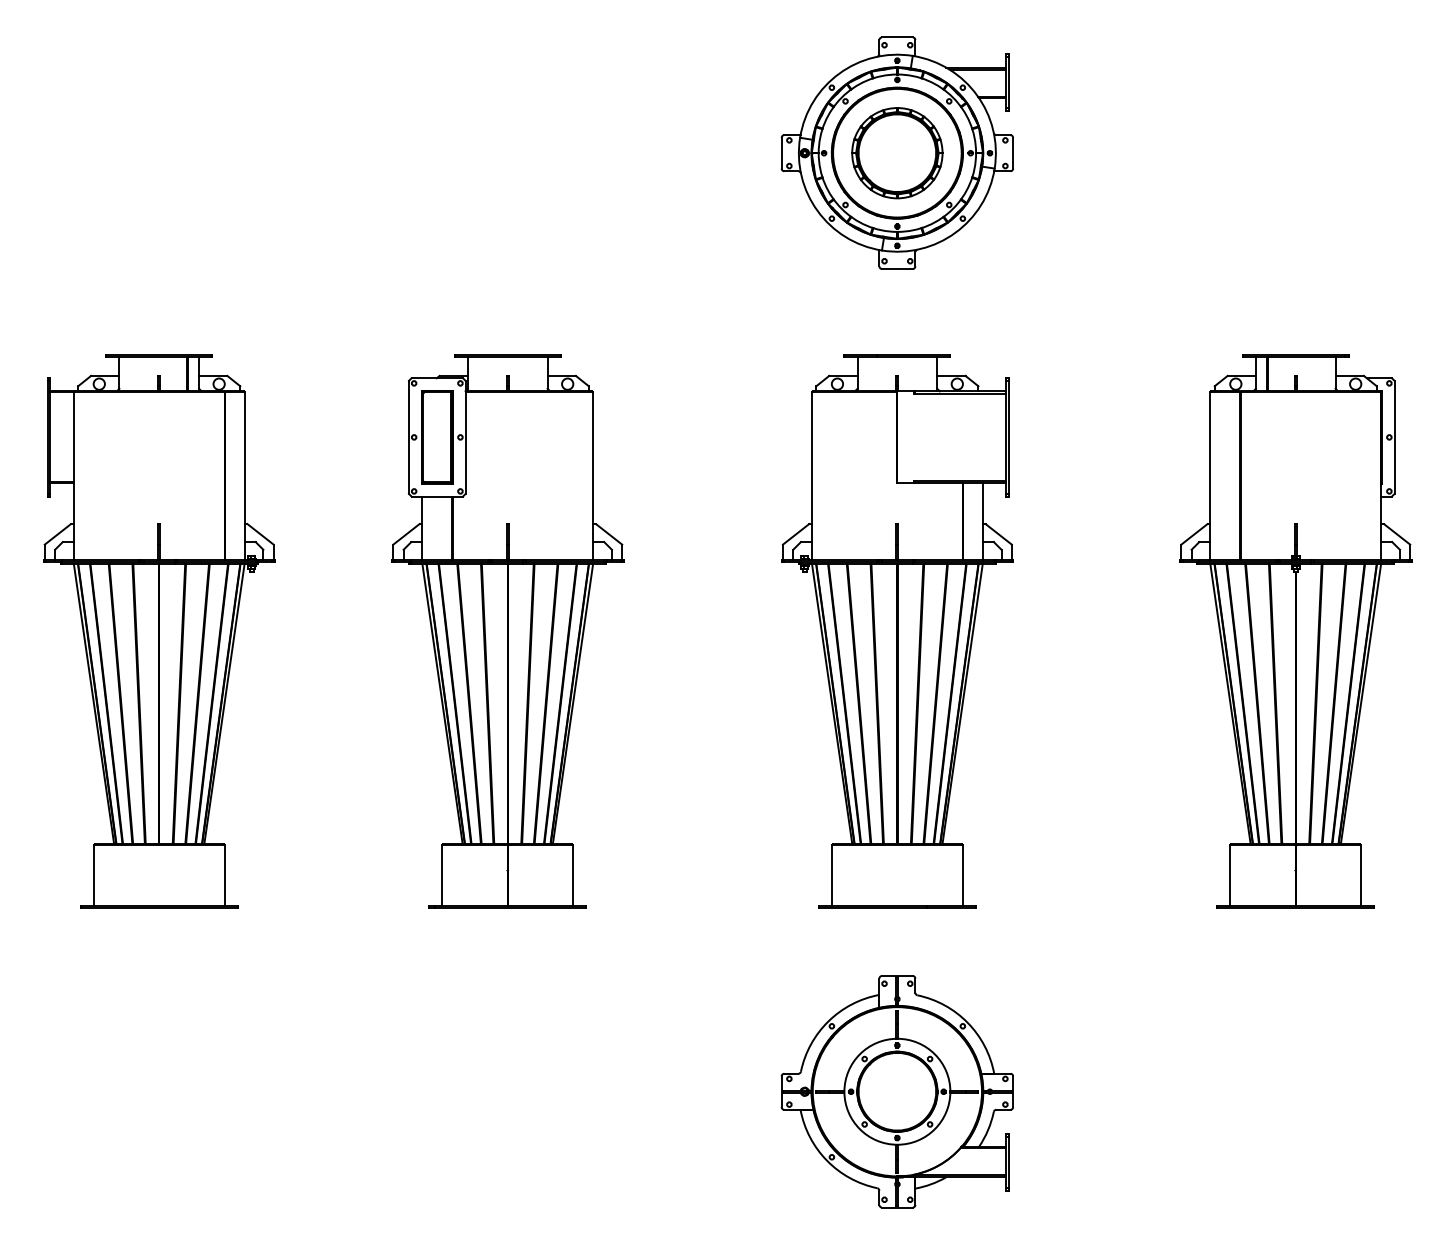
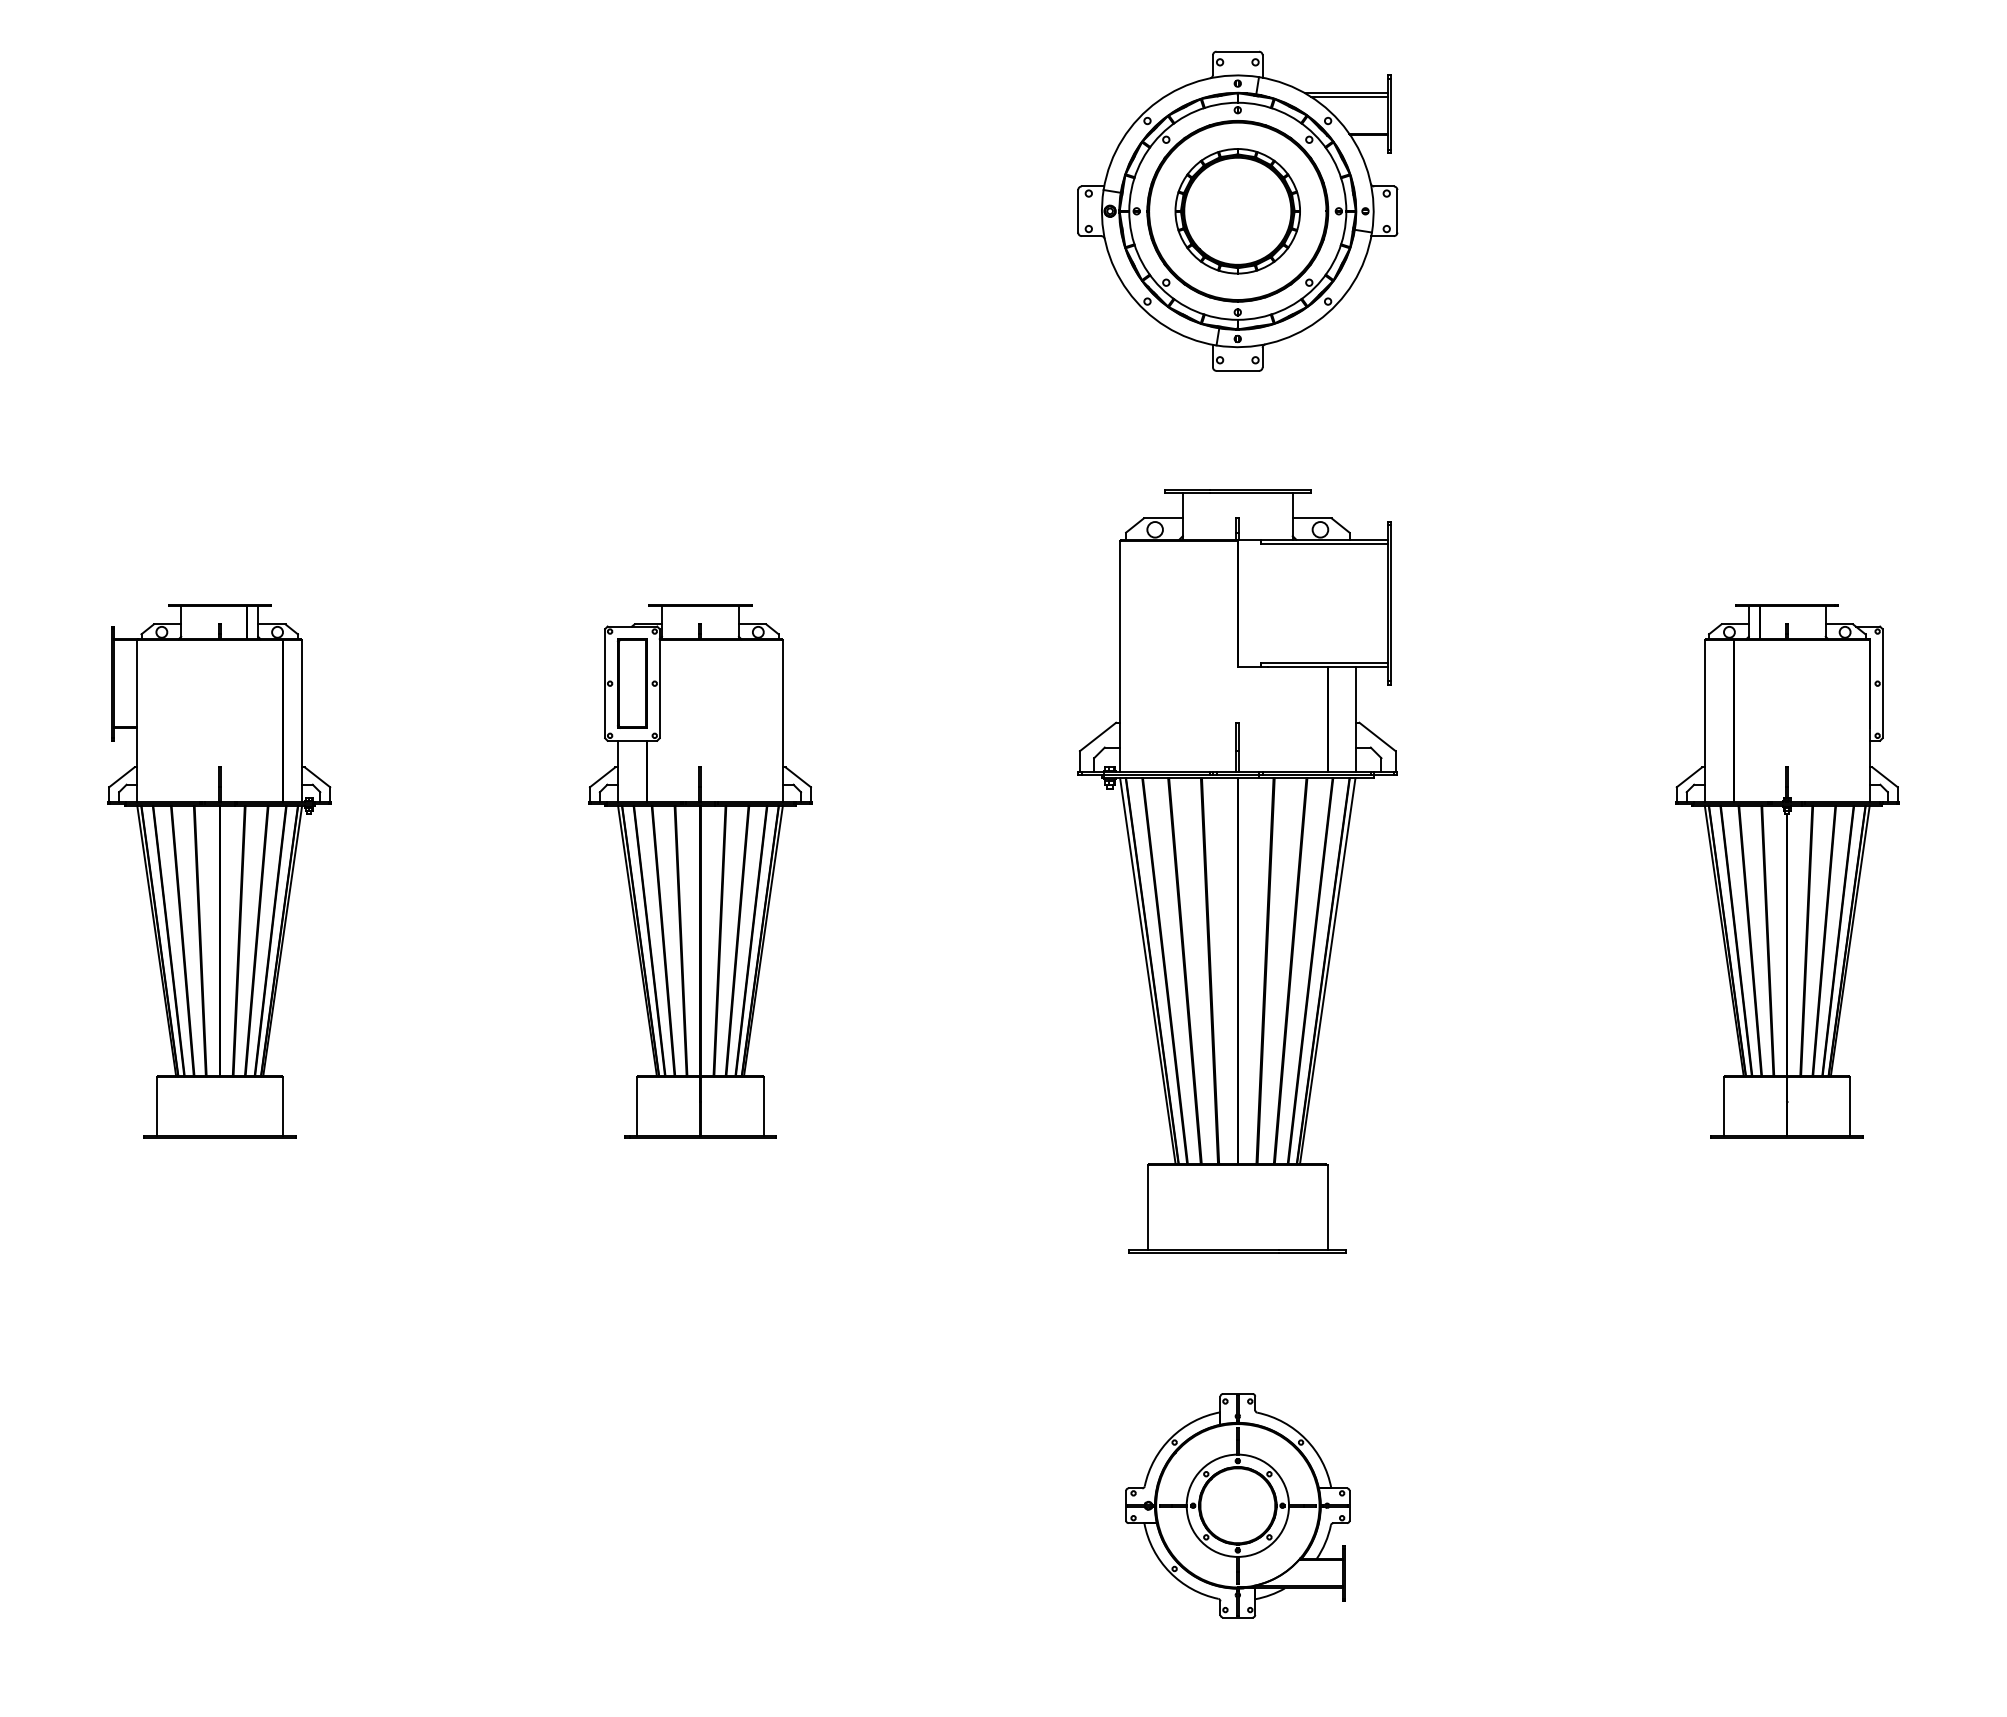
part: (159, 631) -> (219, 871), size x0.7
part: (507, 631) -> (700, 871), size x0.7
part: (1295, 631) -> (1787, 871), size x0.7
part: (897, 1091) -> (1237, 1505), size x0.7

